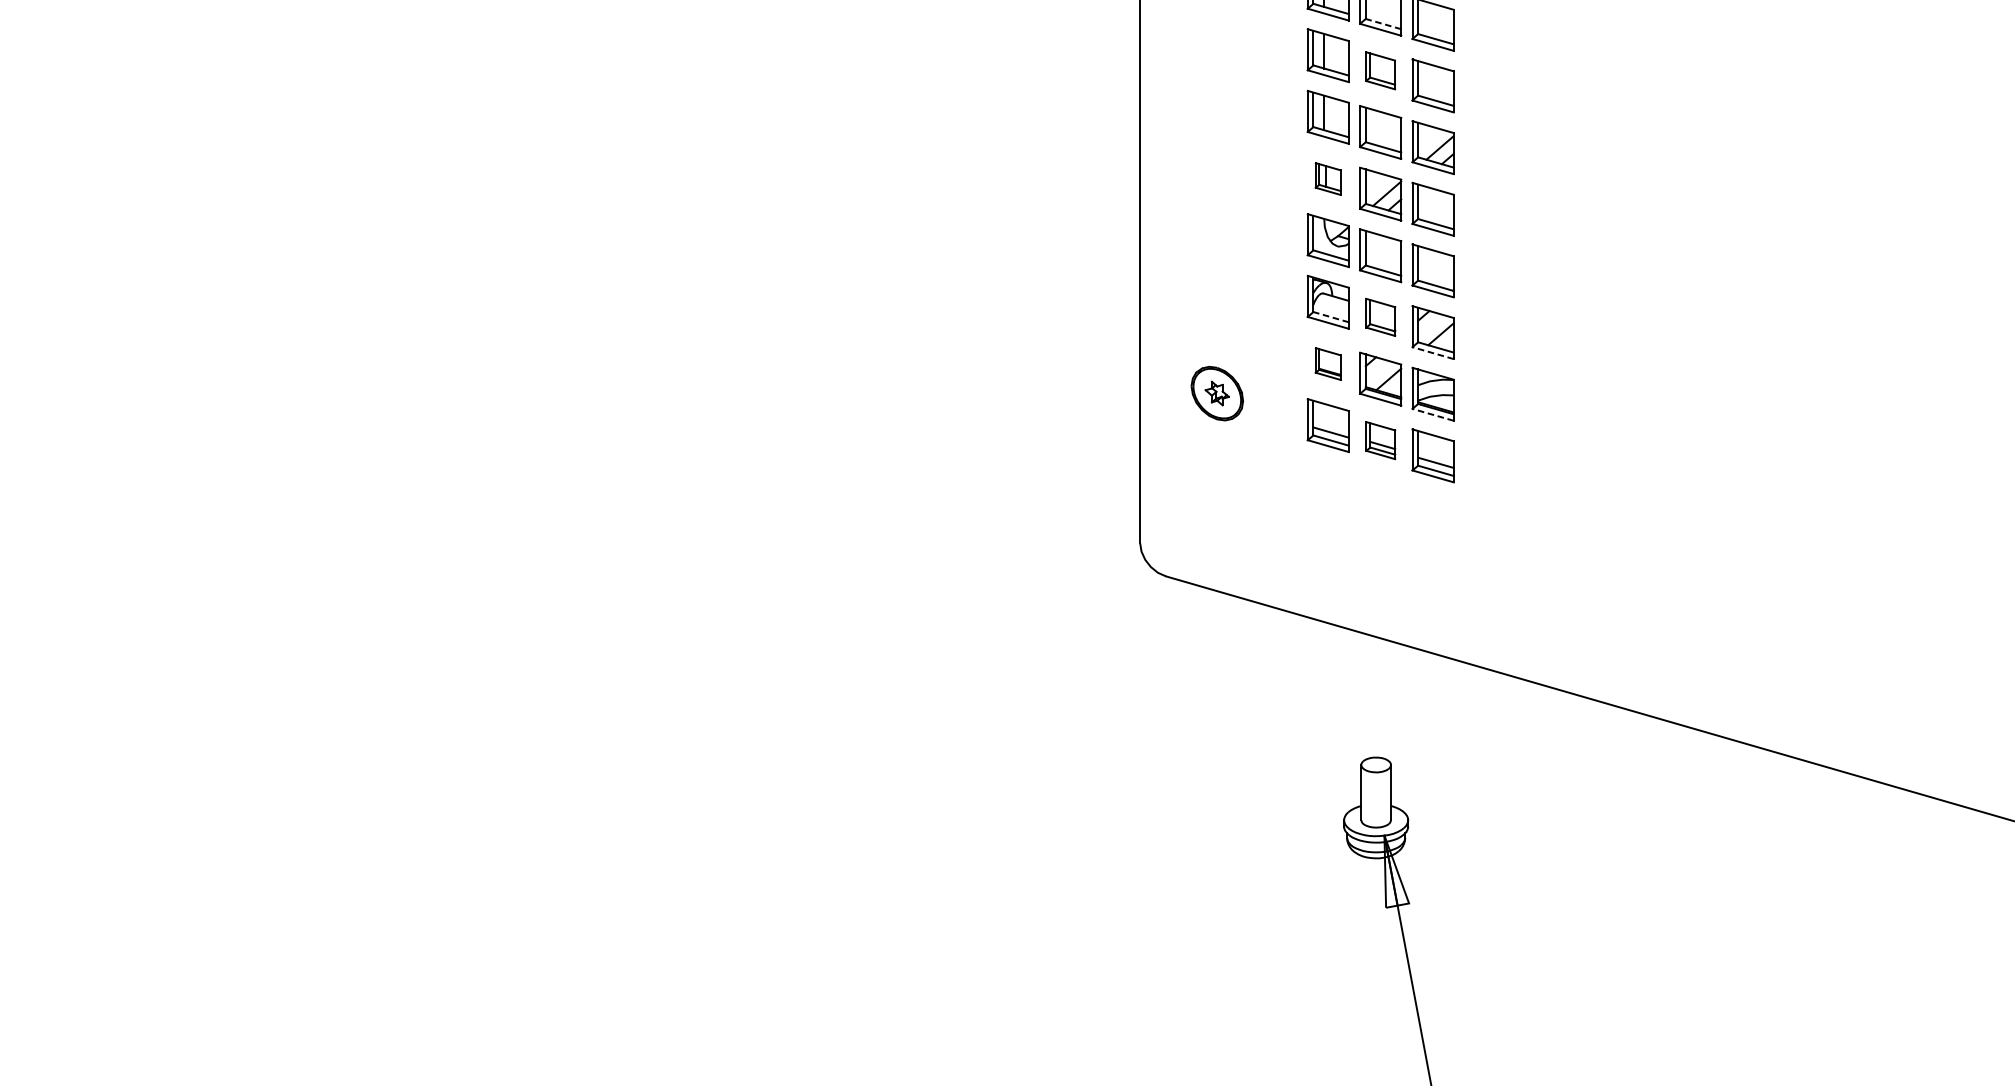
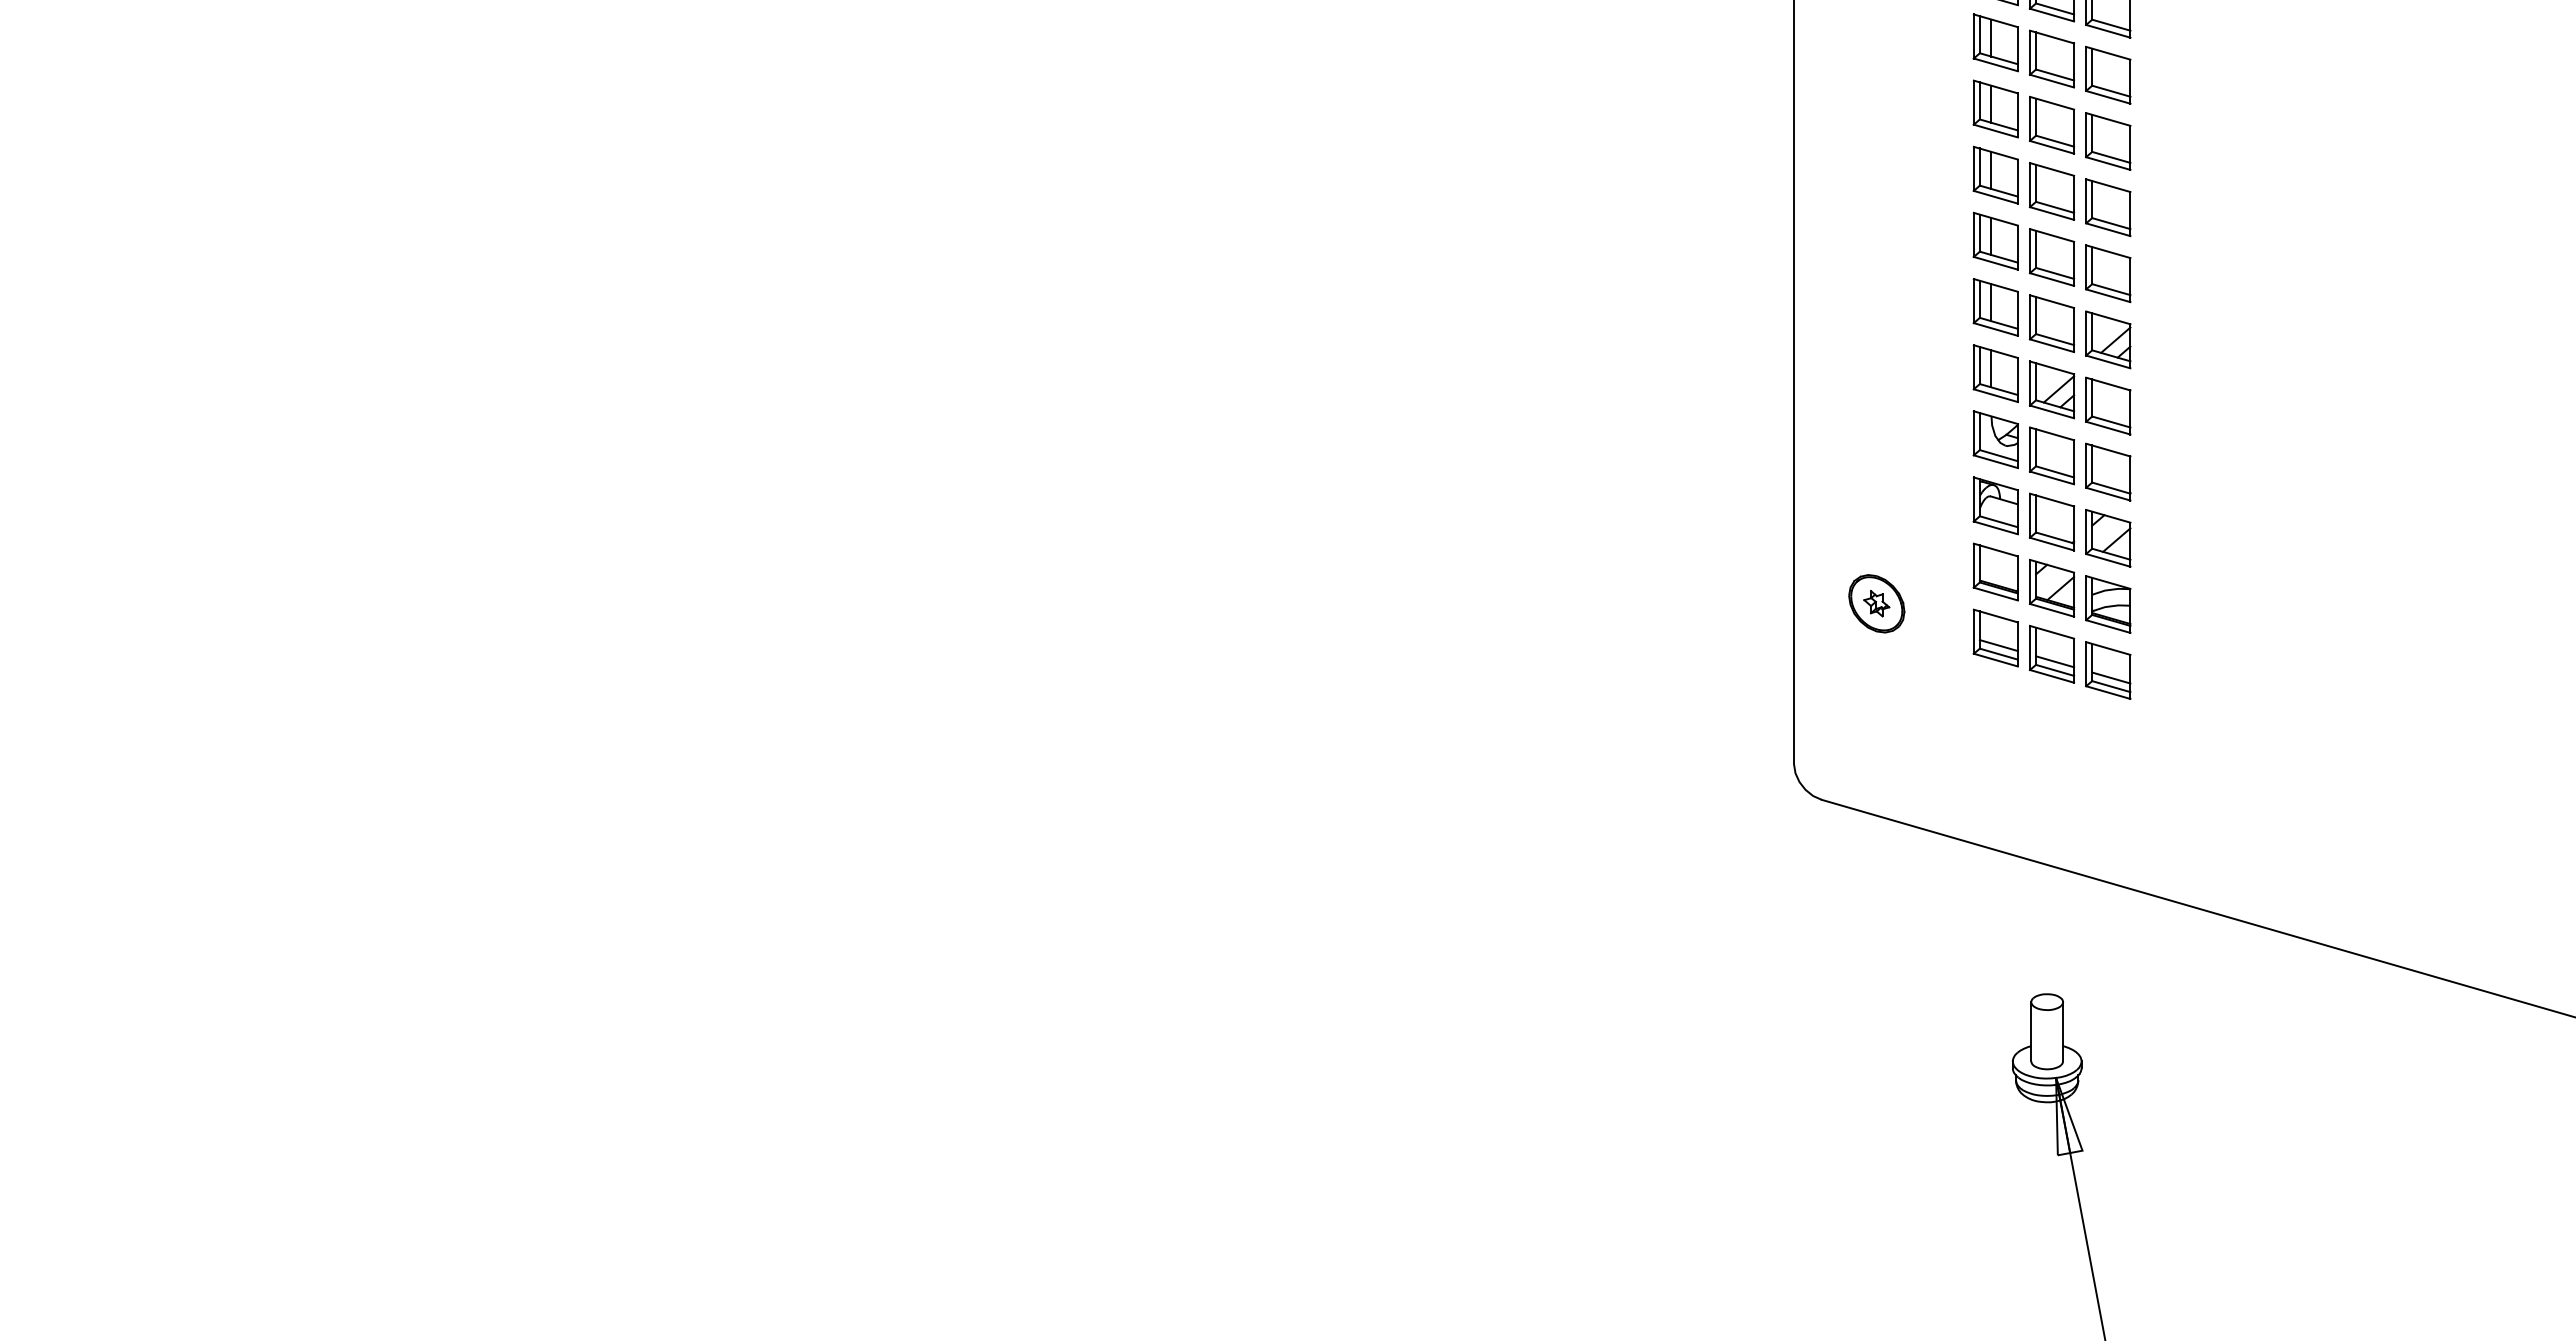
line: (1383, 24) -> (2055, 207), dashed -> solid
part: (1380, 70) -> (2051, 257), size x1.43
part: (1327, 178) -> (1995, 373), size x1.67
line: (1330, 316) -> (1998, 521), dashed -> solid
part: (1381, 316) -> (2052, 521), size x1.43
line: (1432, 353) -> (2107, 560), dashed -> solid
part: (1327, 363) -> (1995, 571), size x1.67
line: (1432, 414) -> (2107, 626), dashed -> solid
part: (1381, 439) -> (2052, 653), size x1.43

